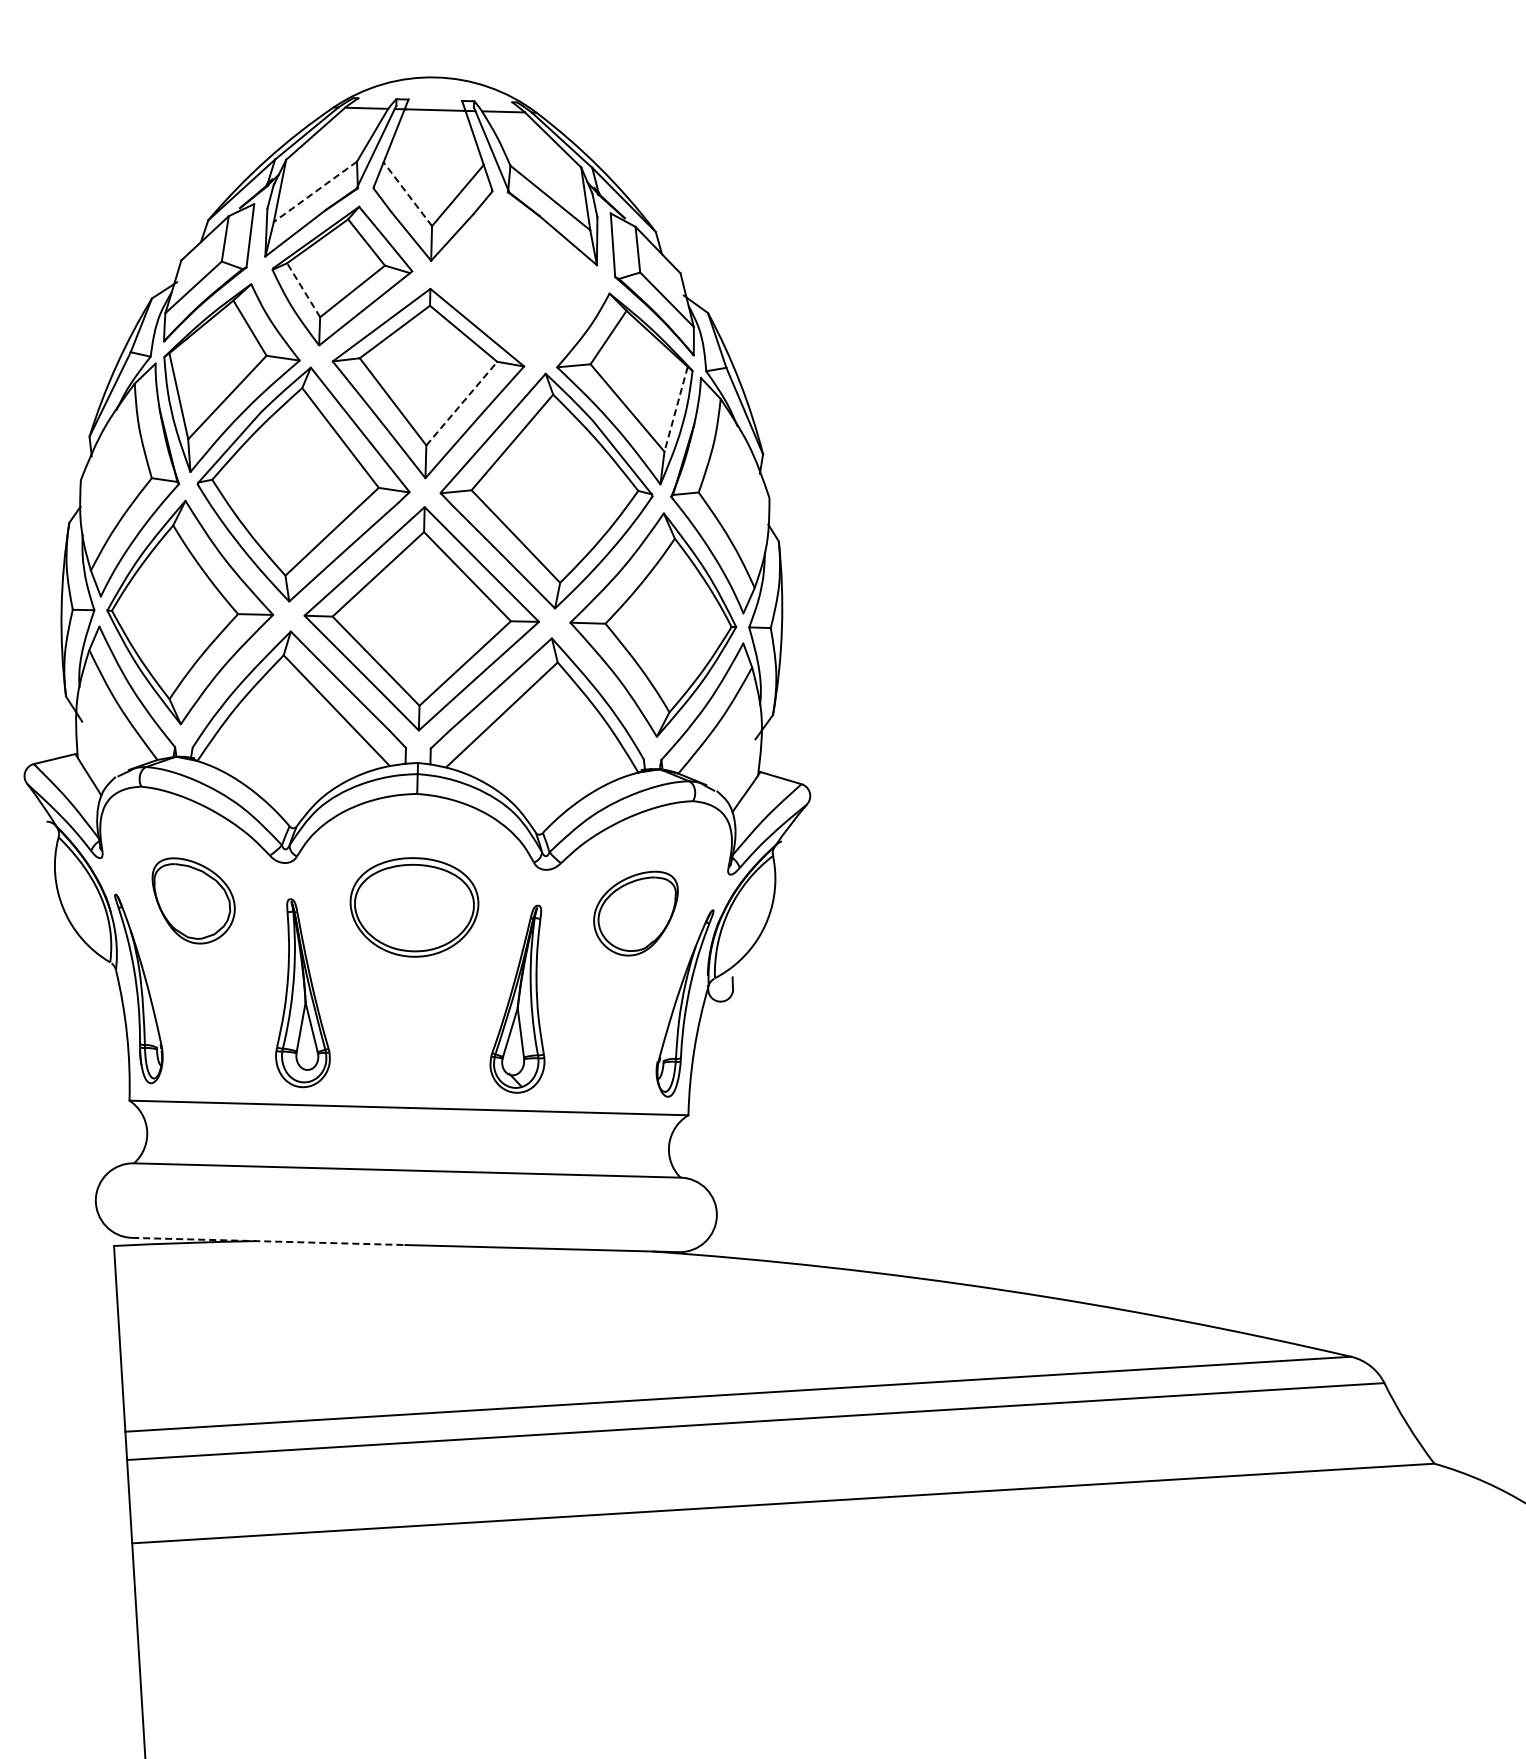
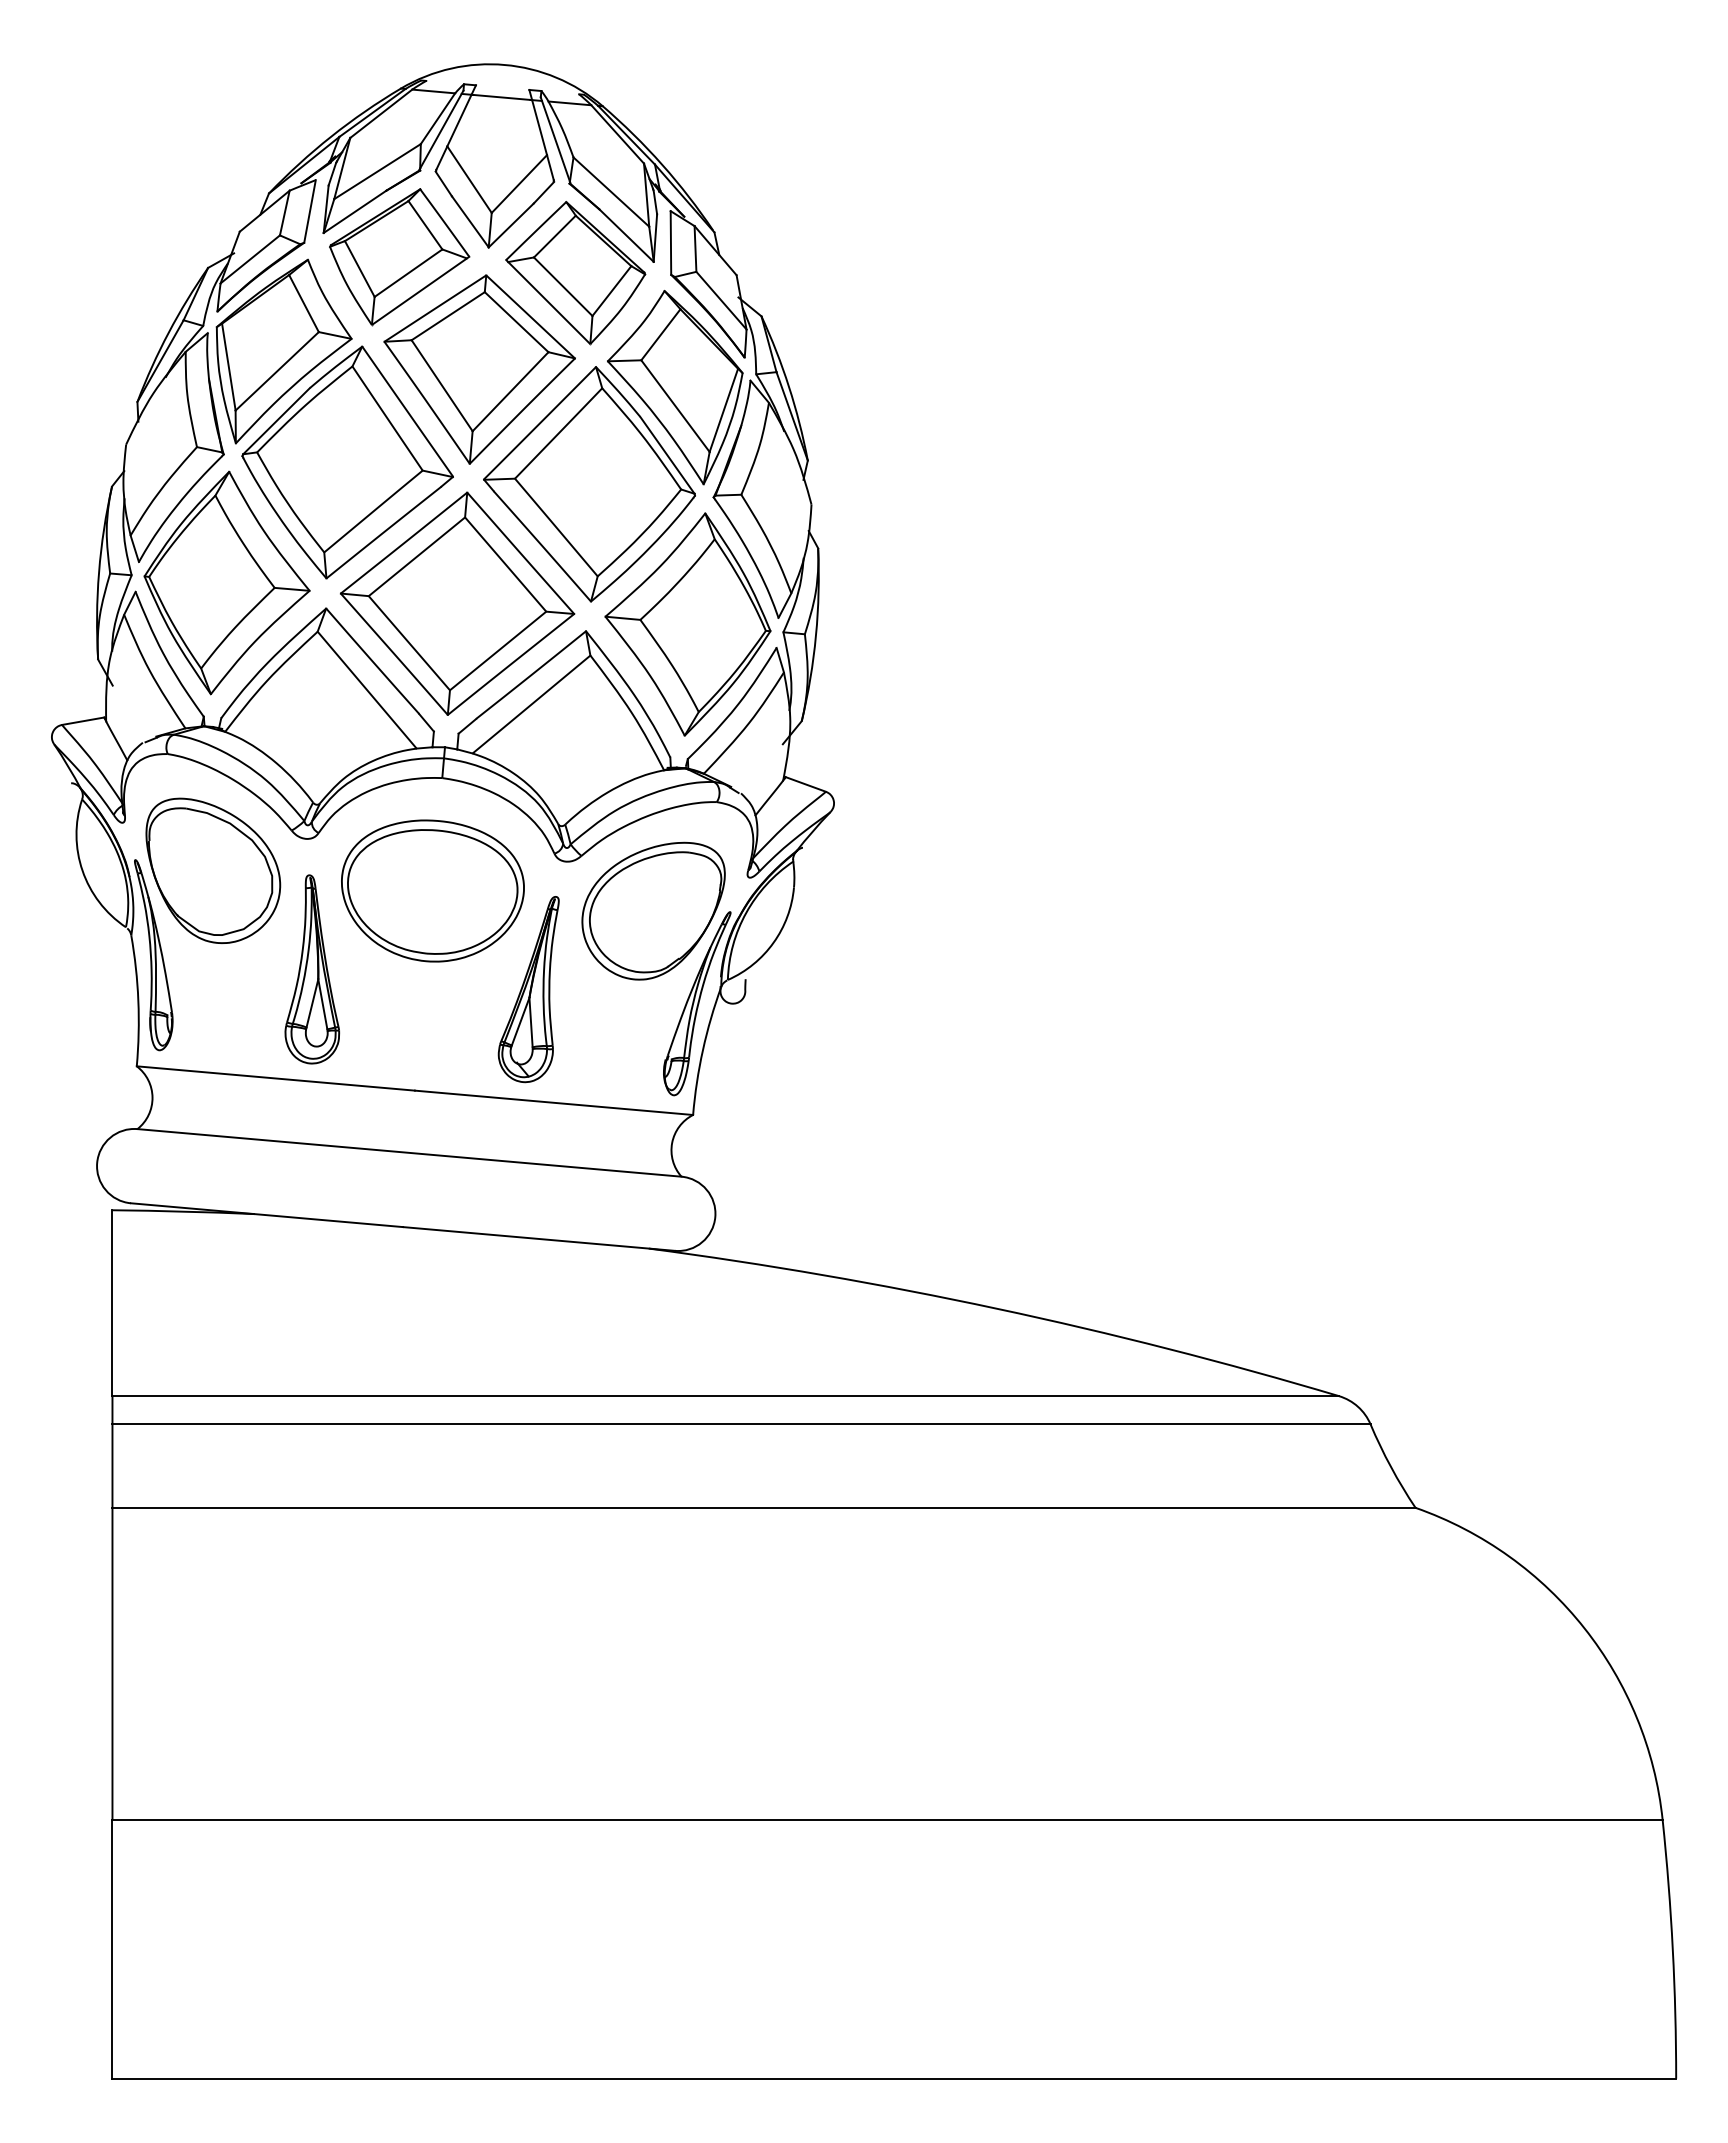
line: (315, 191) -> (377, 171), dashed -> solid
line: (407, 194) -> (469, 179), dashed -> solid
part: (519, 281) -> (575, 273), added
line: (303, 290) -> (359, 269), dashed -> solid
line: (461, 403) -> (510, 391), dashed -> solid
line: (675, 409) -> (723, 410), dashed -> solid
part: (194, 900) -> (213, 870), size x1.67
part: (414, 906) -> (432, 890), size x1.43
part: (636, 913) -> (653, 910), size x1.67
line: (269, 1241) -> (267, 1215), dashed -> solid

